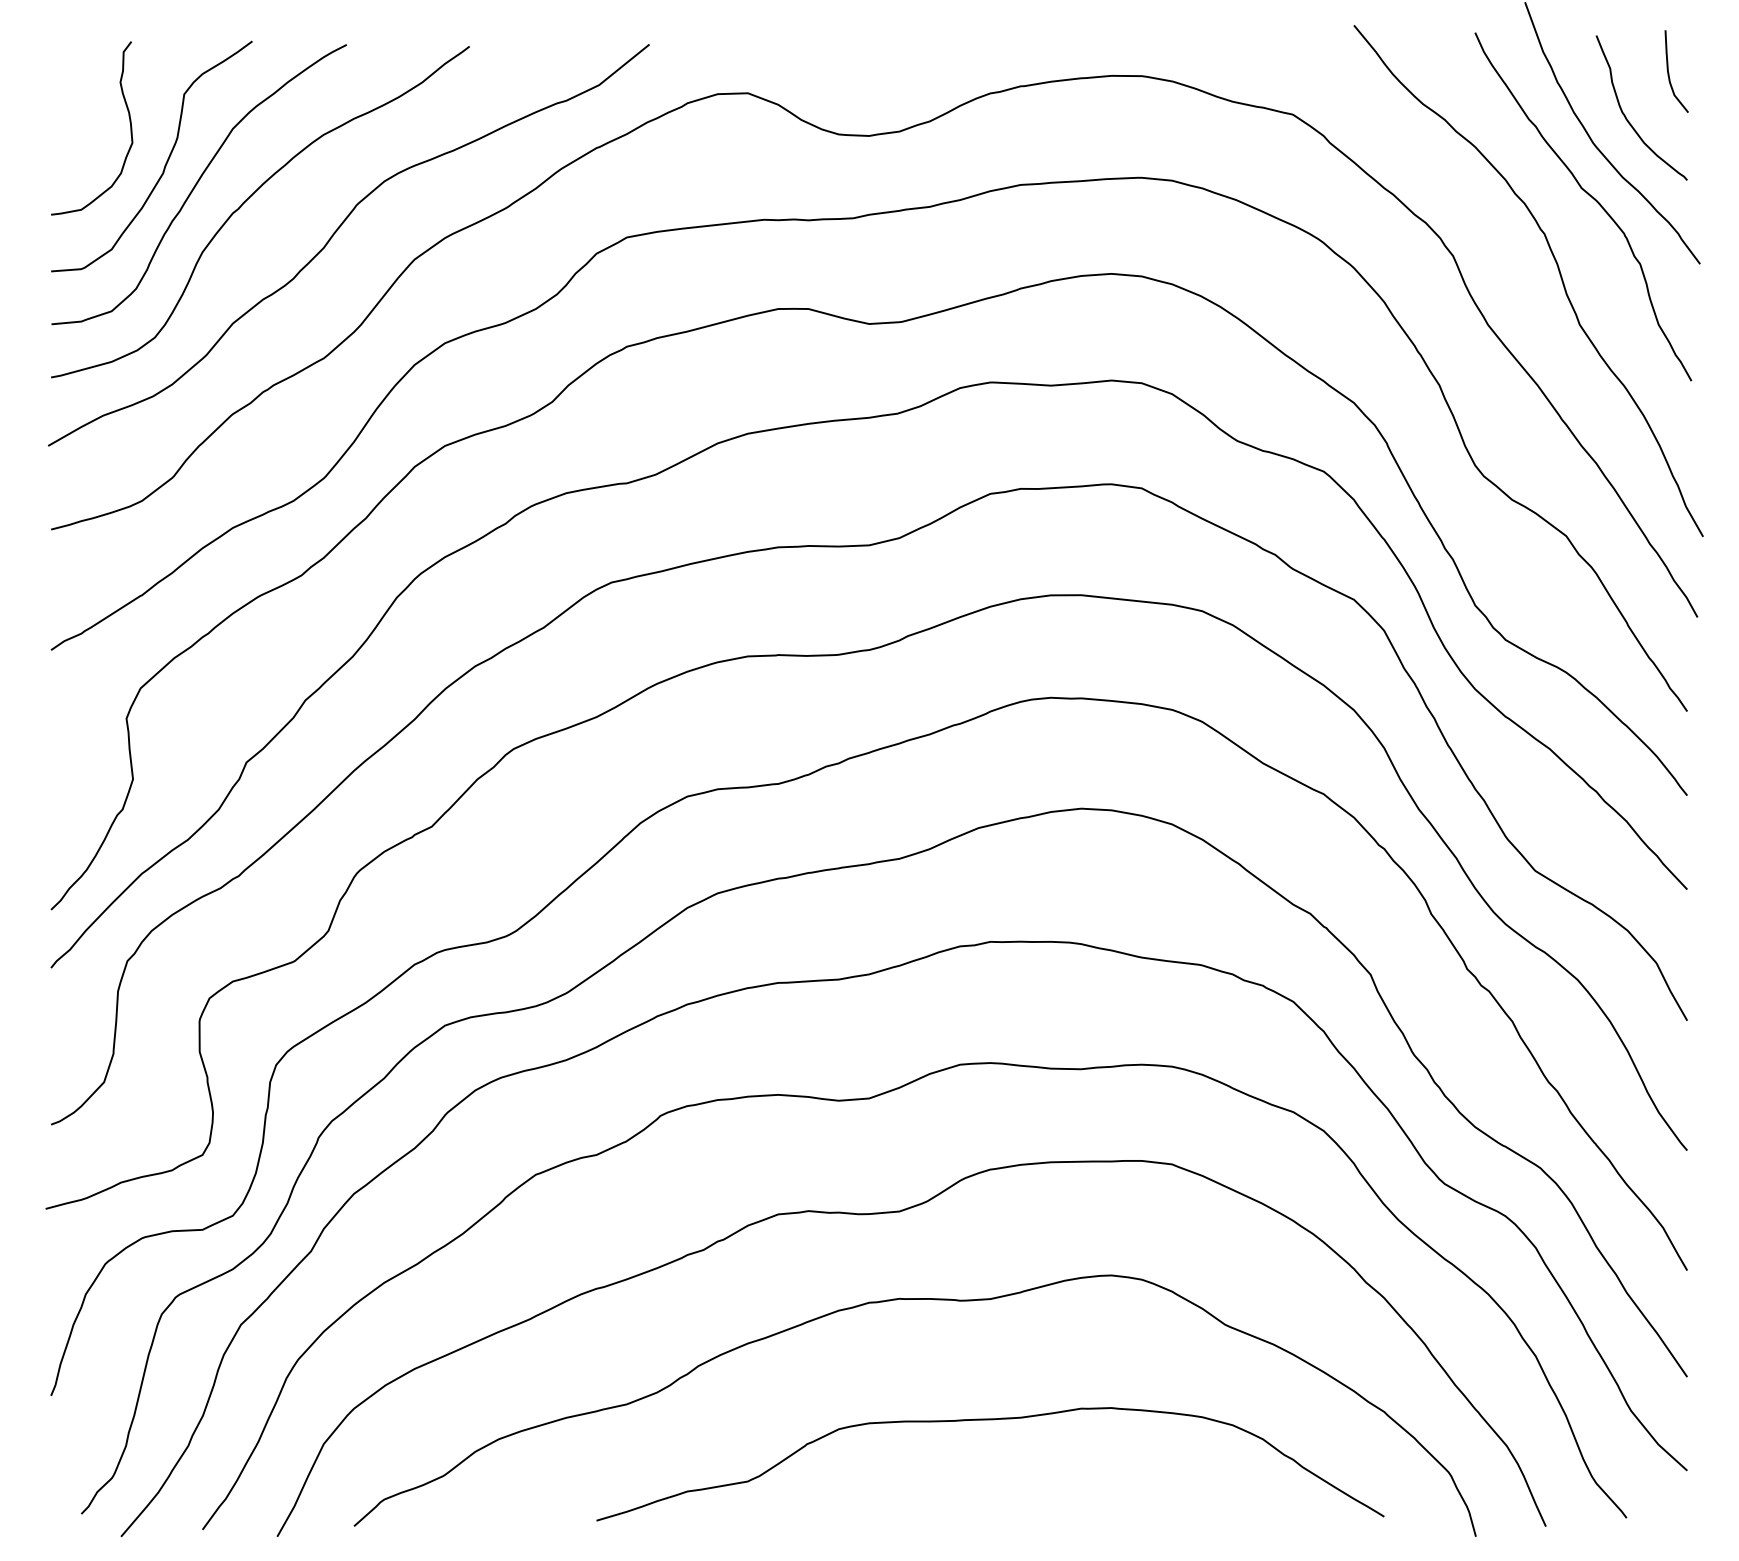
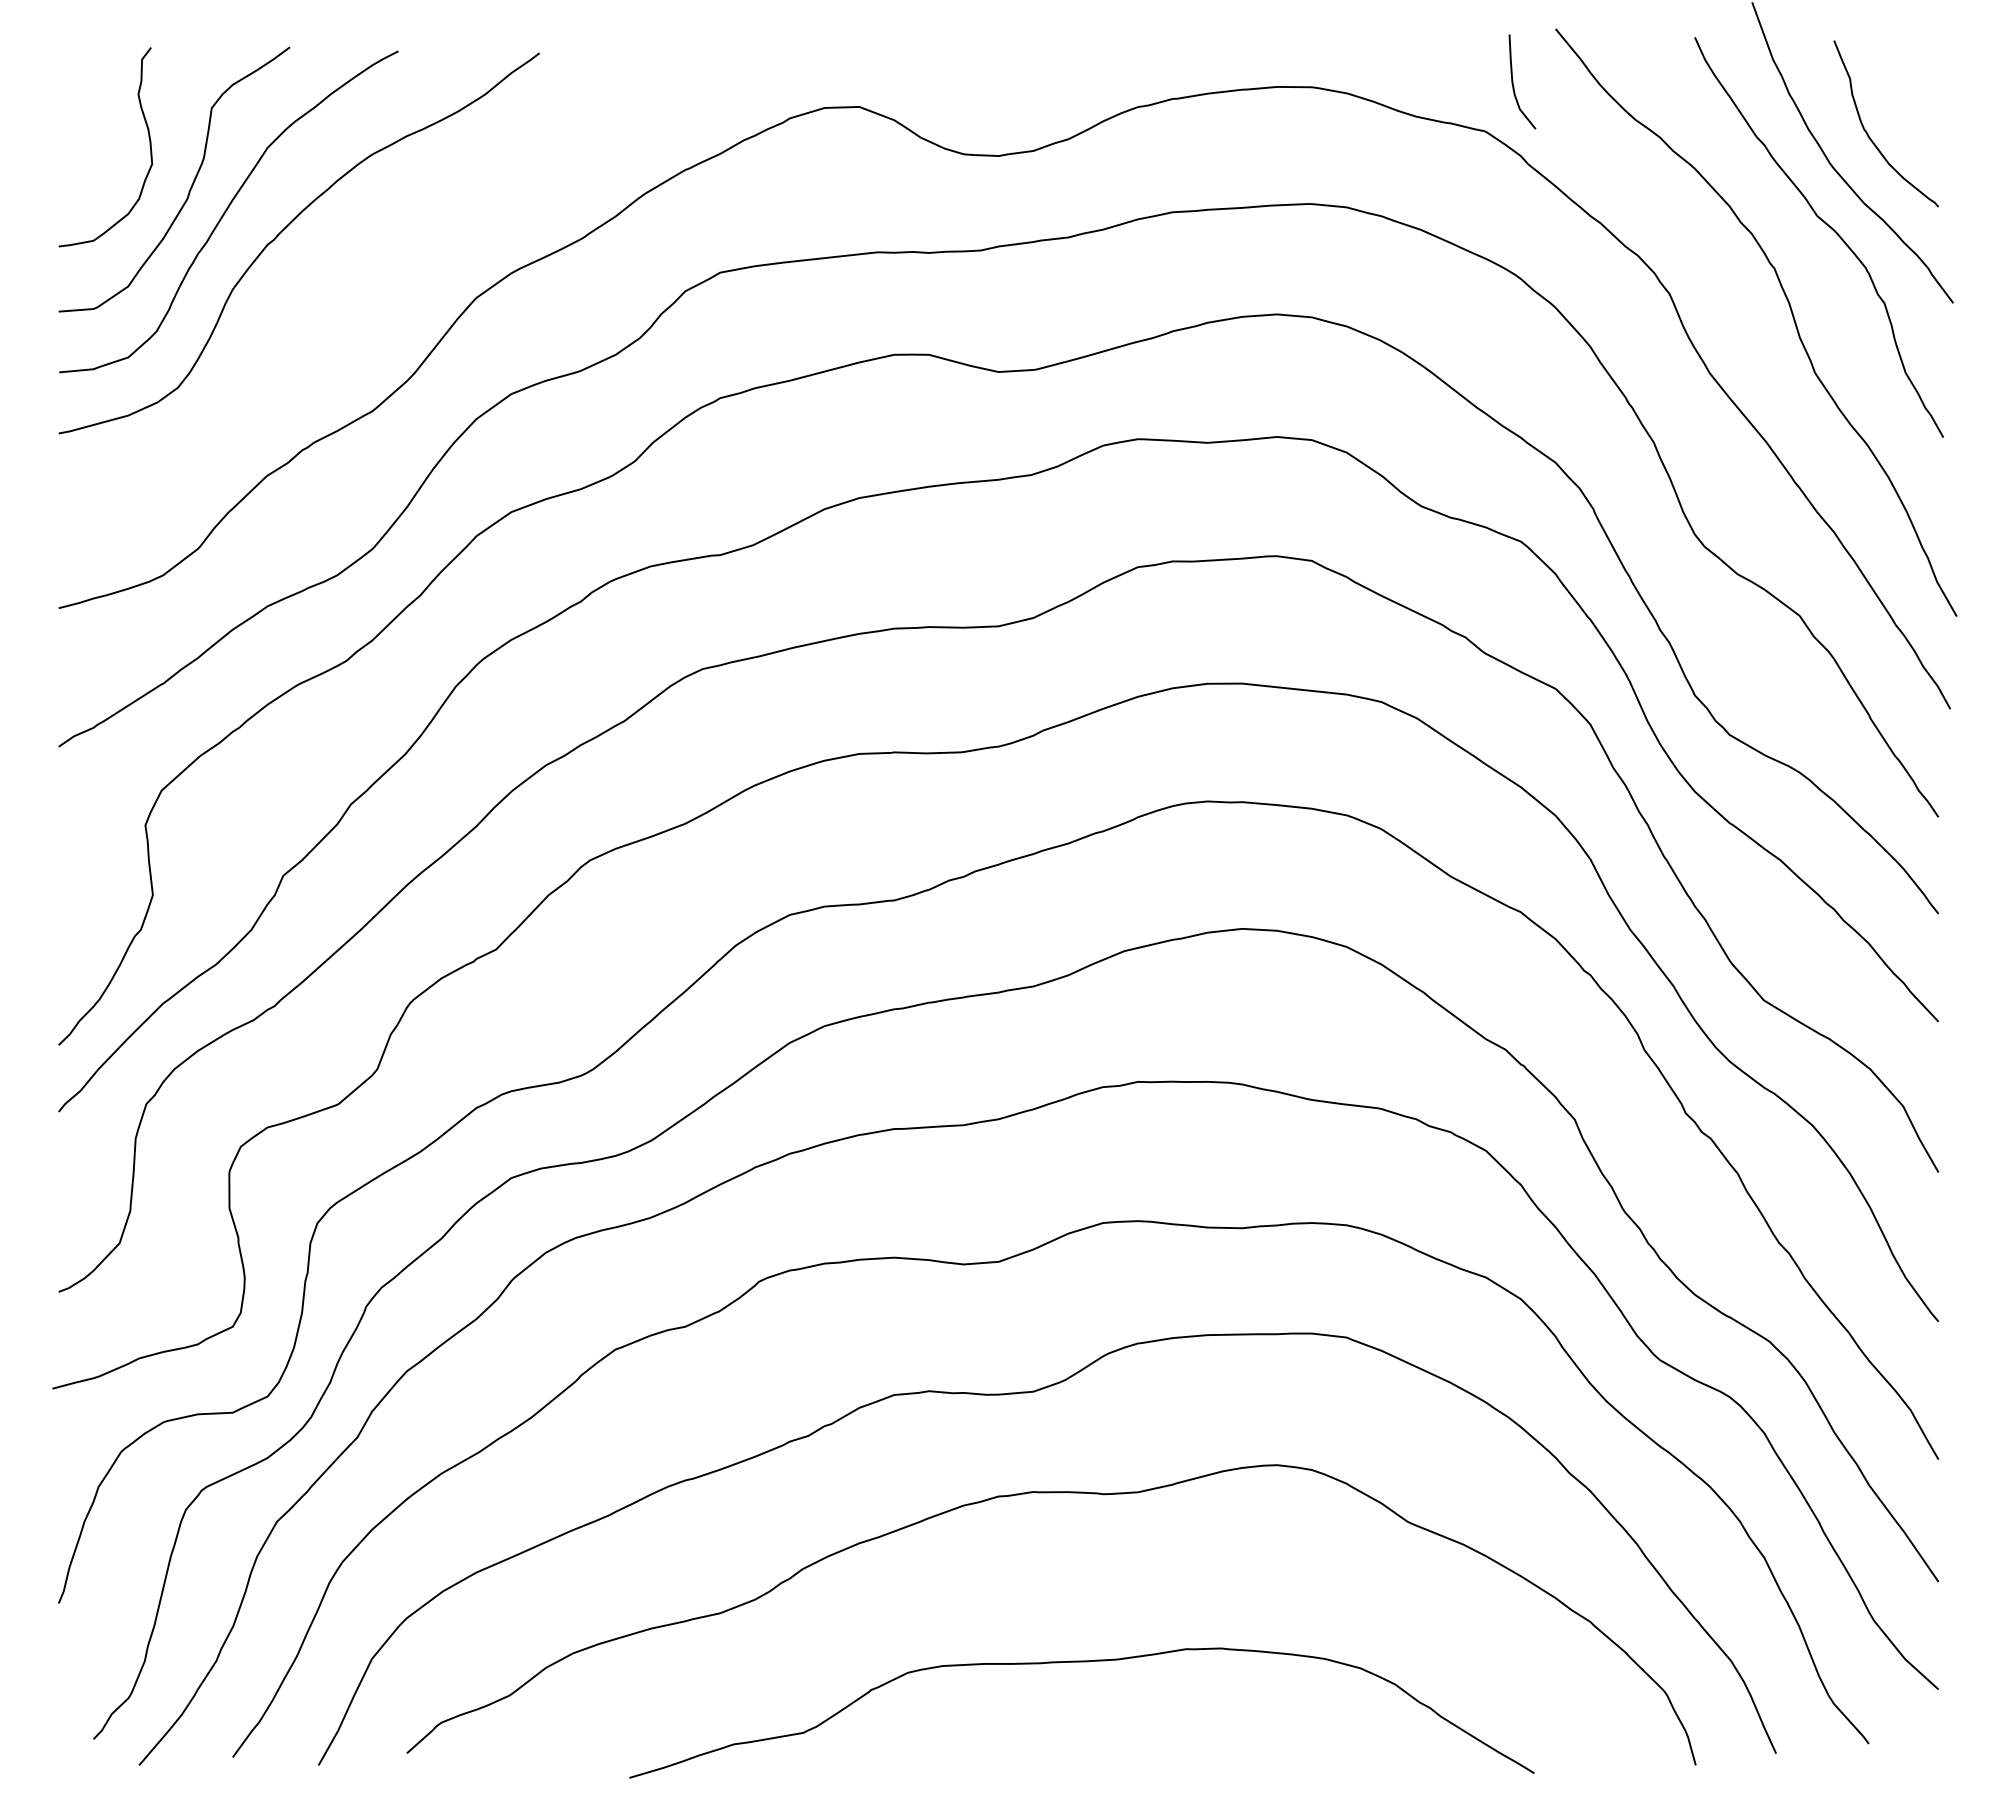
curve: (1668, 71) -> (1513, 81), moved
curve: (334, 234) -> (384, 269), removed
curve: (990, 1420) -> (1081, 1662), moved

